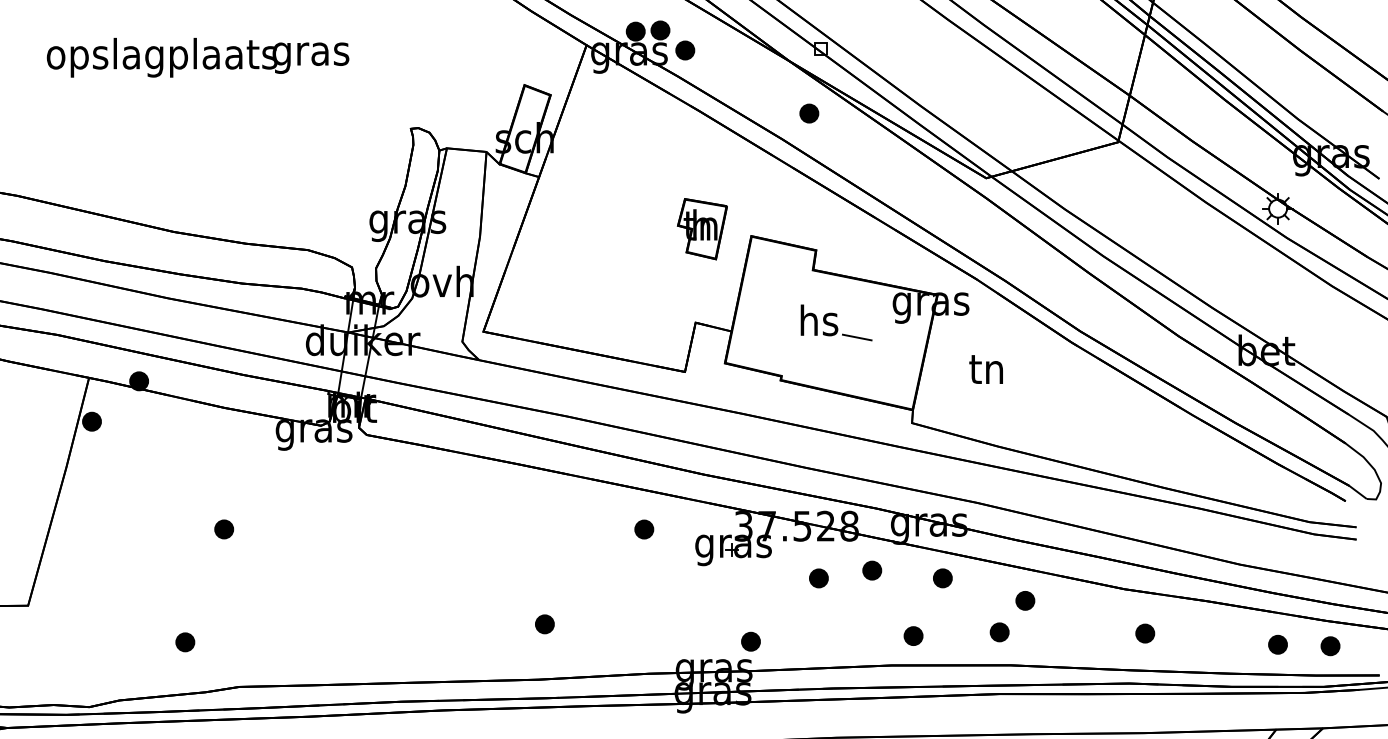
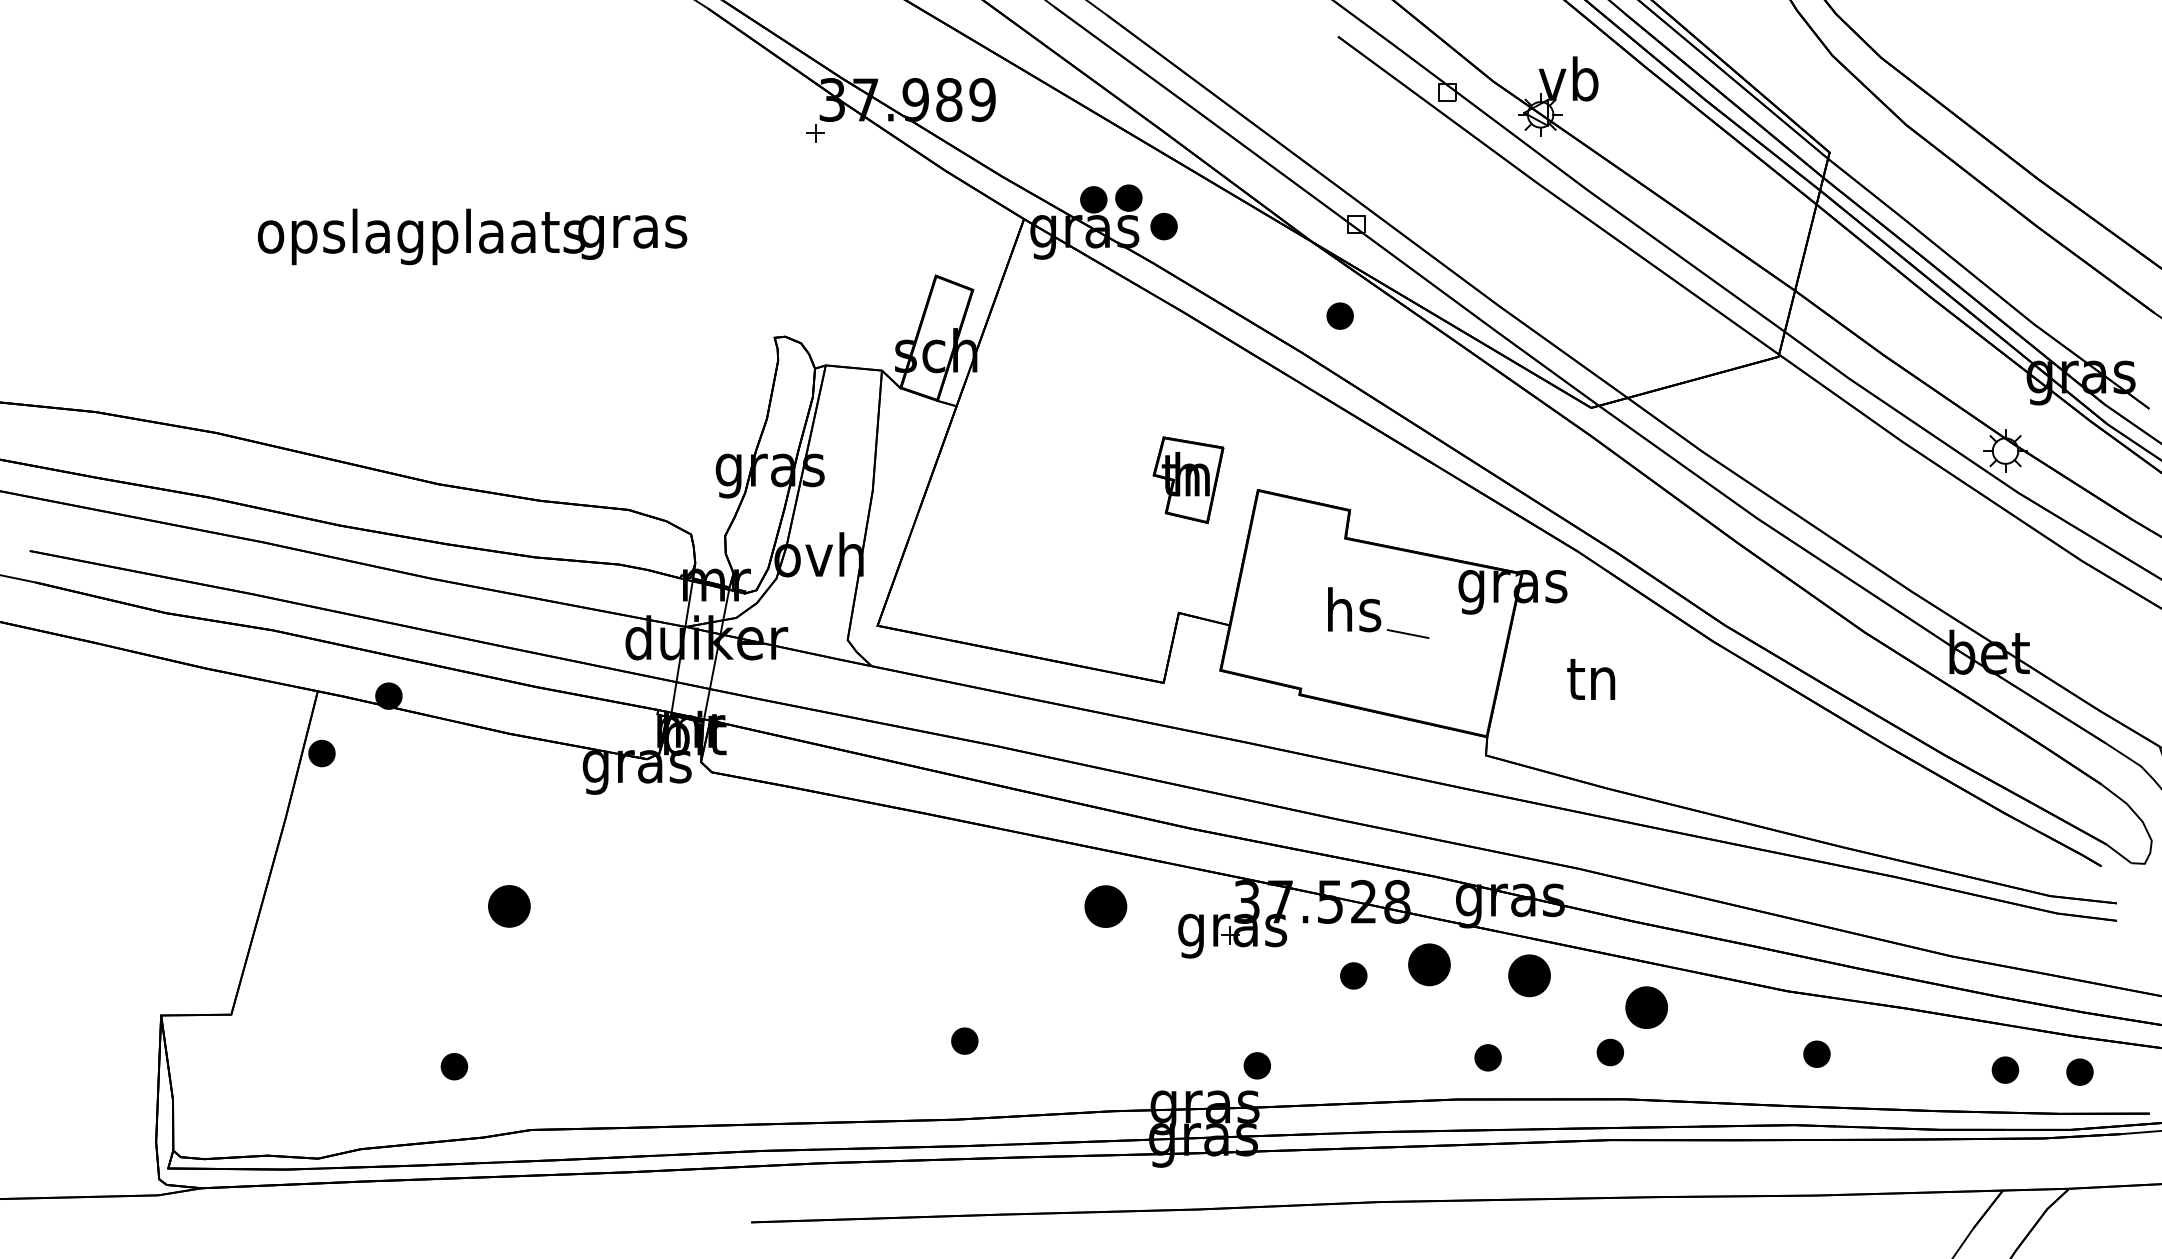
part: (224, 529) -> (509, 906), size x1.6
part: (644, 529) -> (1105, 906), size x1.6
part: (872, 570) -> (1429, 964), size x1.6
part: (942, 578) -> (1529, 975), size x1.6
part: (1025, 600) -> (1646, 1007), size x1.6

